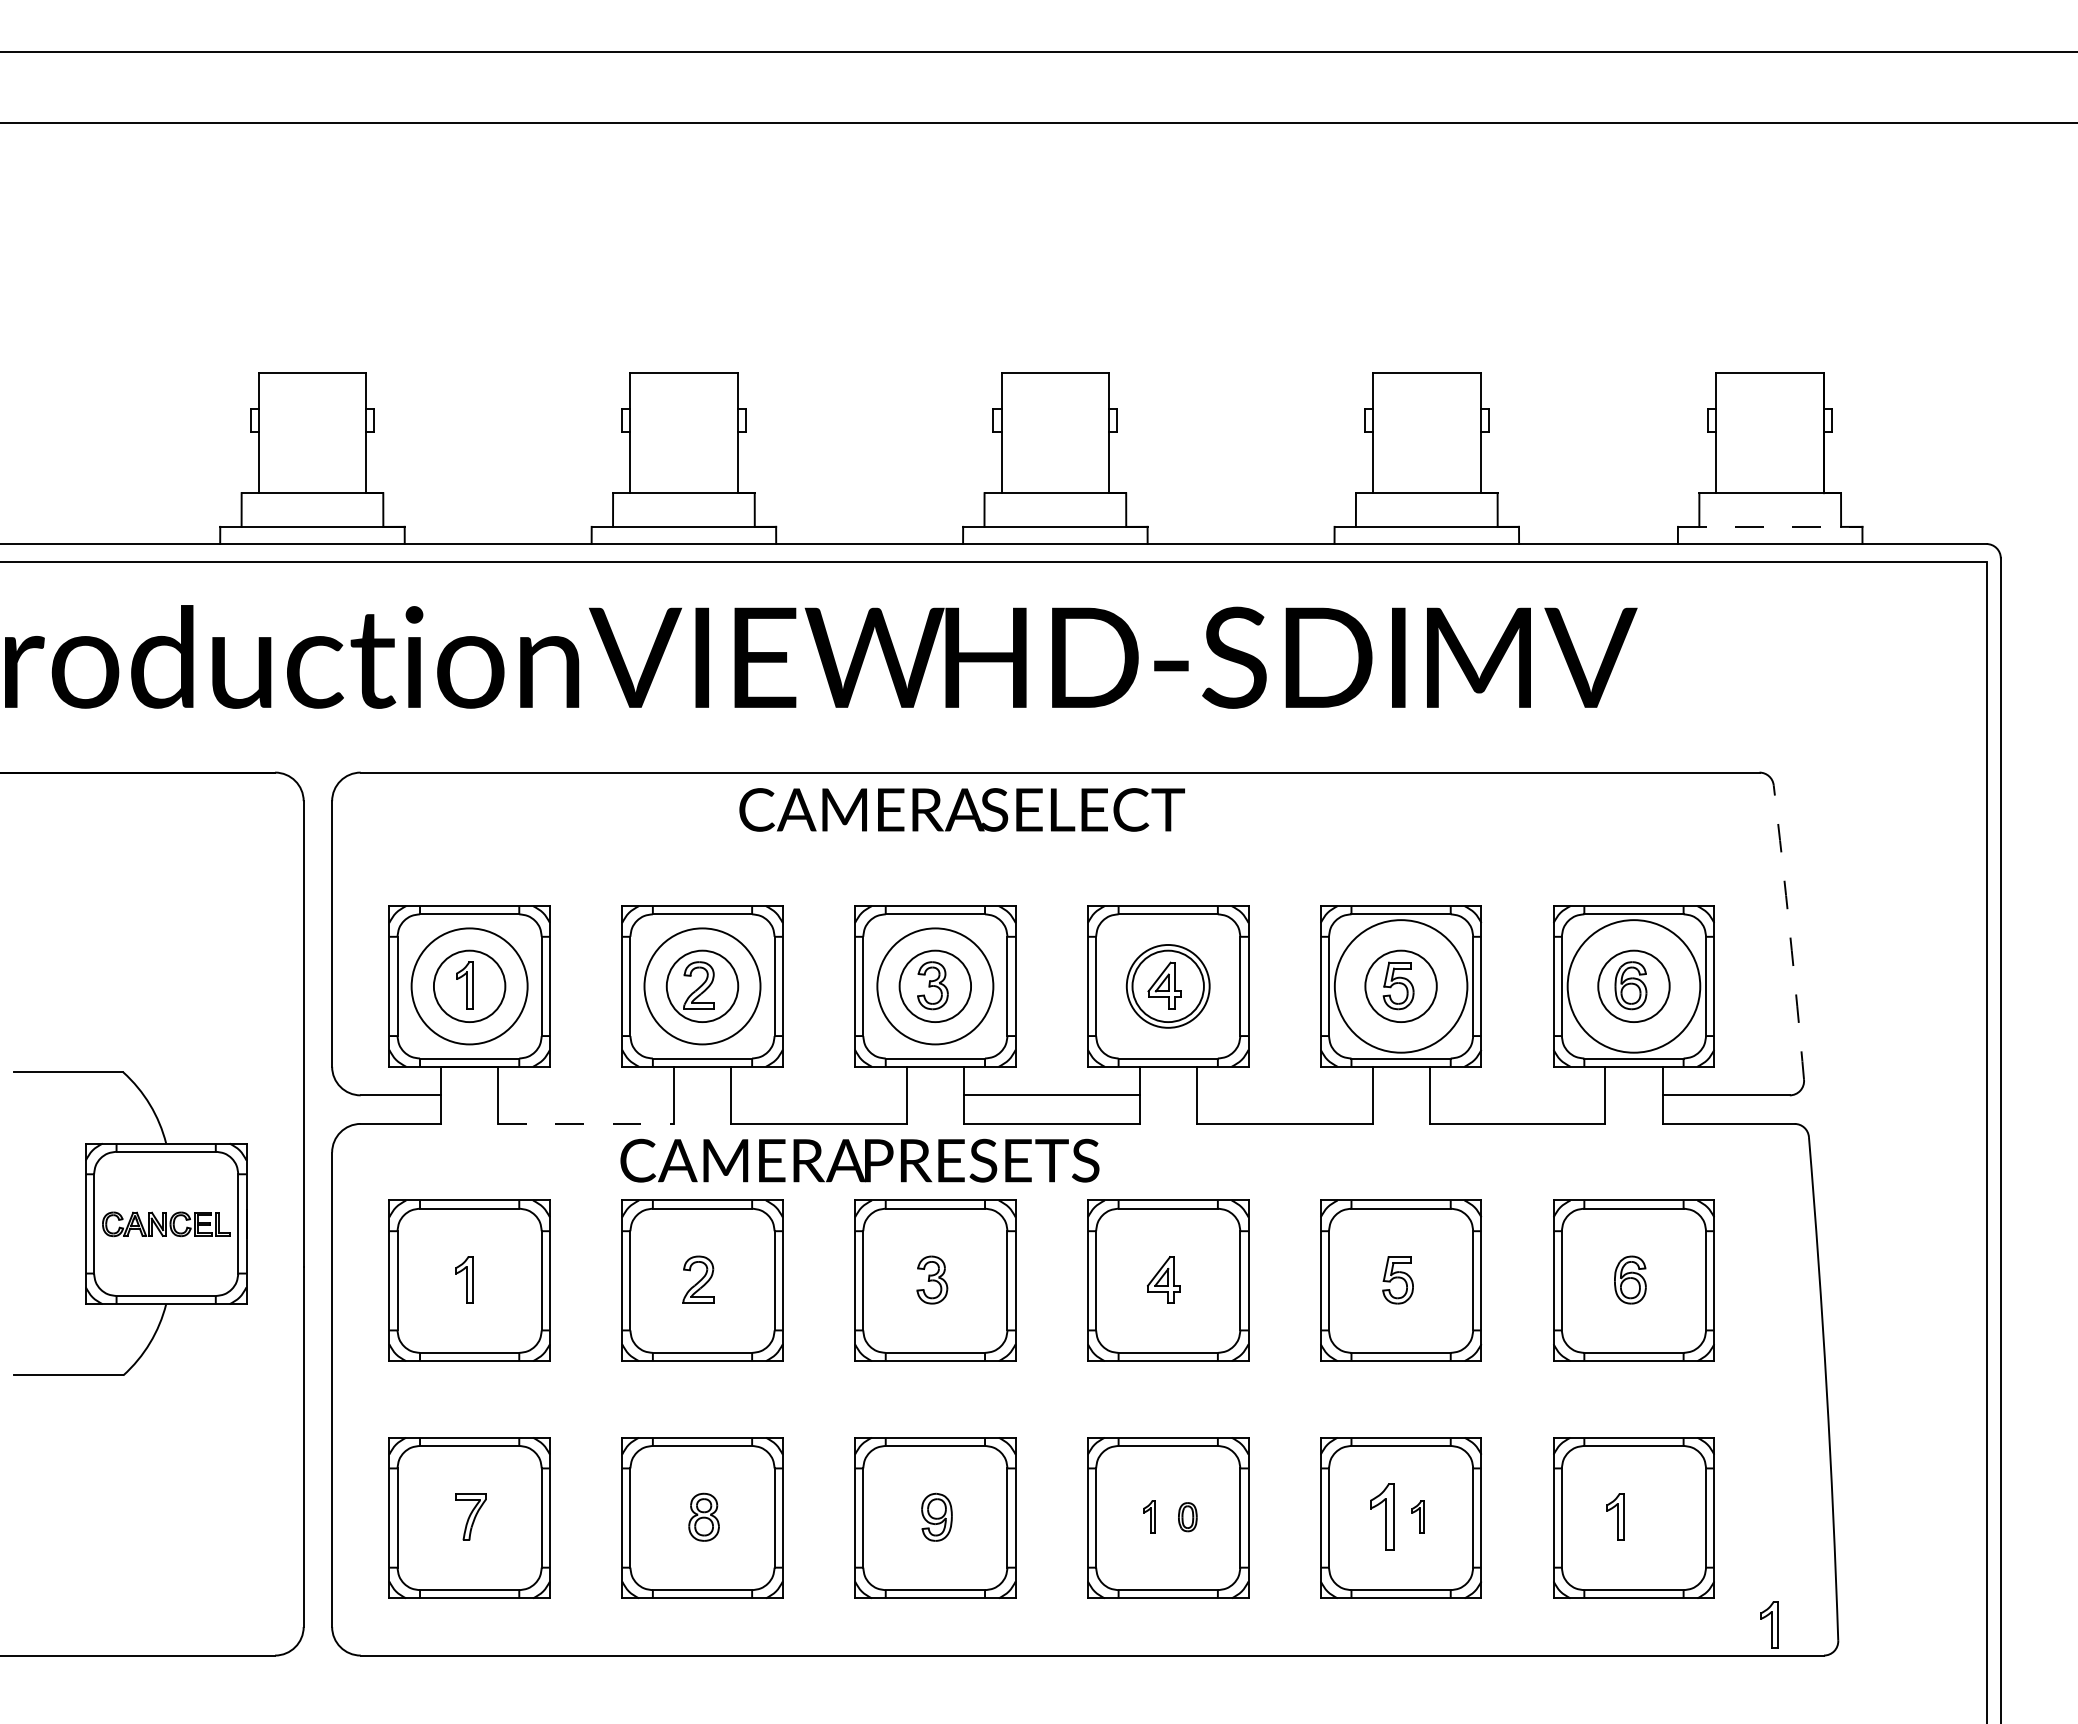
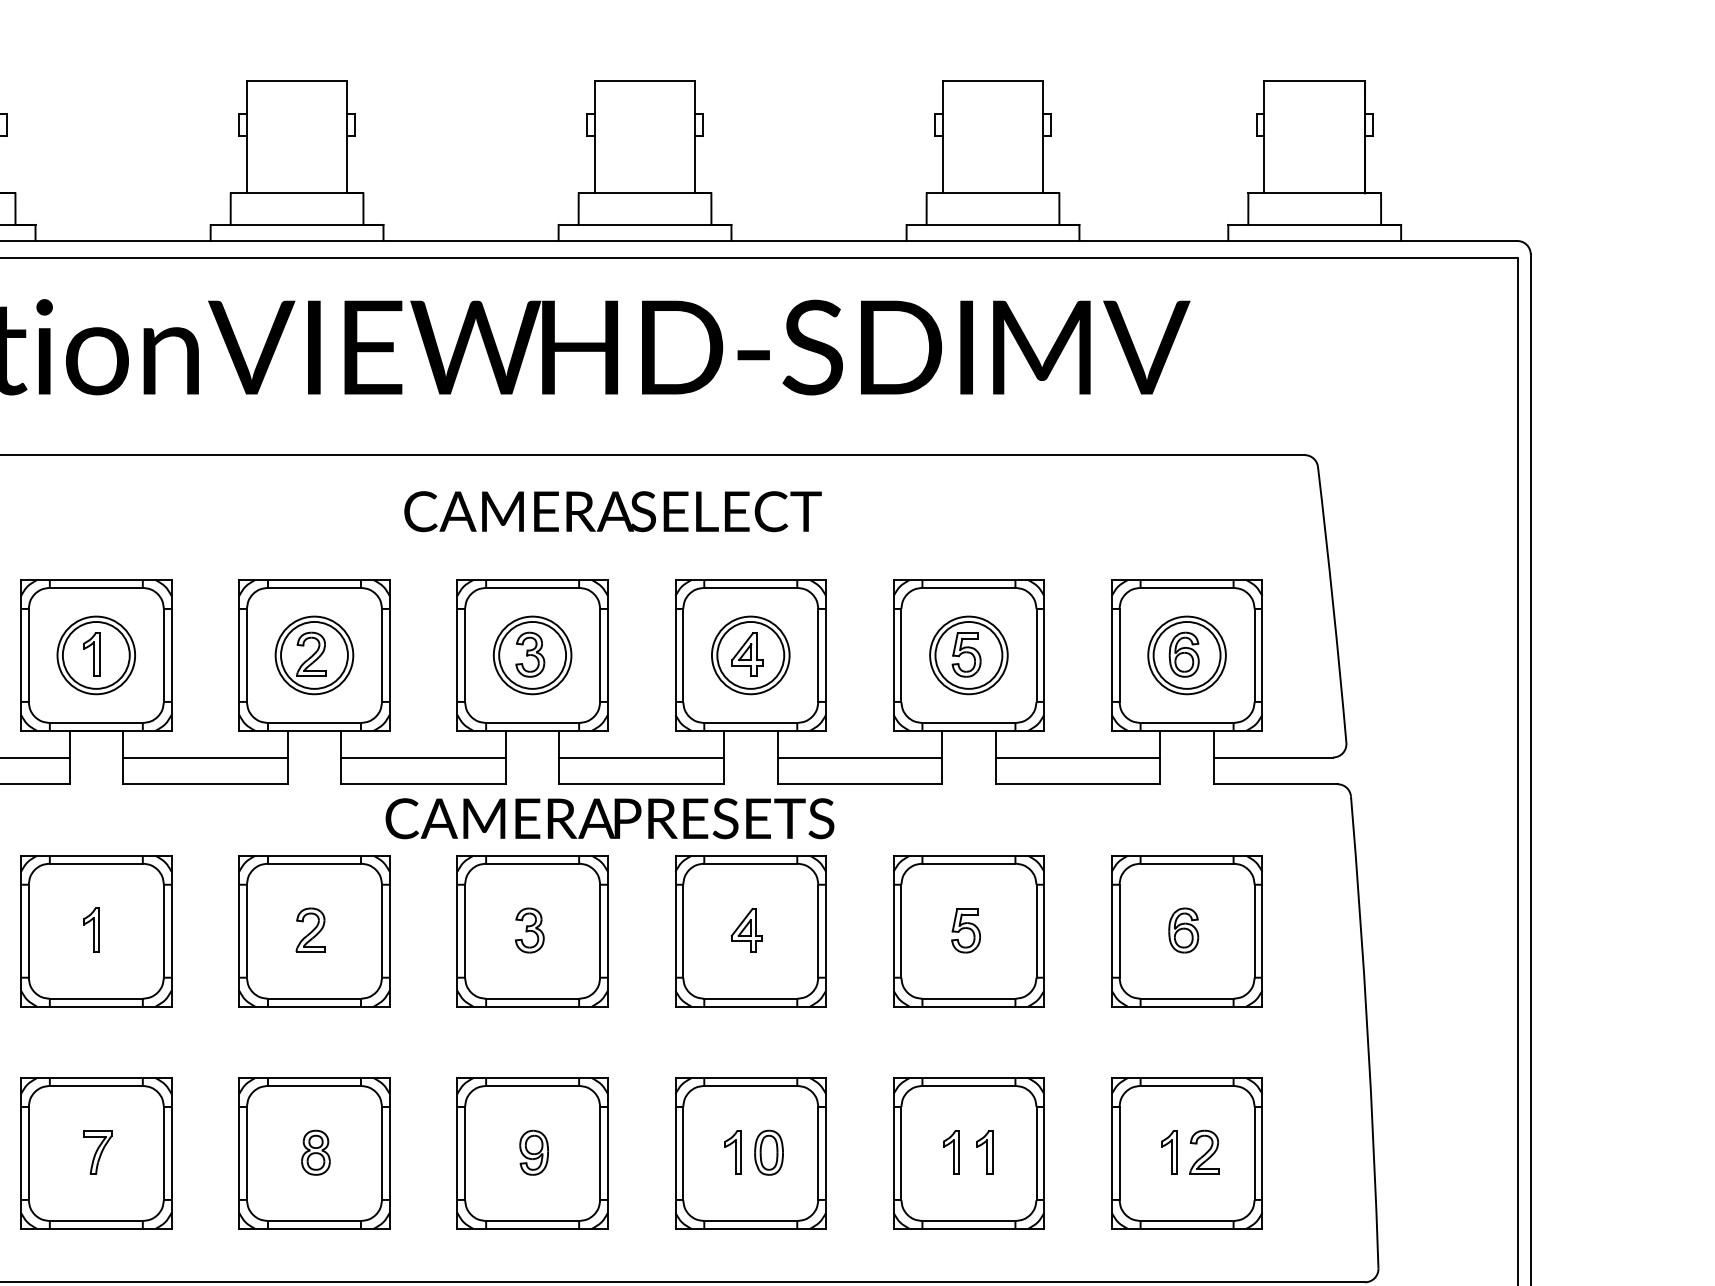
line: (1770, 526) -> (1314, 224), dashed -> solid
text: (961, 809) -> (612, 511), moved
arc: (1789, 932) -> (1332, 604), dashed -> solid
circle: (469, 985) -> (96, 654), size x0.71
circle: (702, 985) -> (314, 654), size x0.71
circle: (934, 985) -> (531, 654), size x0.71
circle: (1400, 985) -> (968, 654), size x0.62
circle: (1633, 985) -> (1186, 654), size x0.62
line: (585, 1095) -> (204, 757), added
line: (818, 1095) -> (423, 757), added
line: (1284, 1095) -> (859, 757), added
line: (1517, 1095) -> (1077, 757), added
line: (586, 1123) -> (205, 783), dashed -> solid
text: (859, 1160) -> (609, 818), moved
part: (1149, 1516) -> (733, 1152), size x1.43
part: (1187, 1516) -> (768, 1152), size x1.67
part: (1382, 1516) -> (951, 1152), size x0.71
part: (1418, 1516) -> (985, 1152), size x1.43
part: (1652, 1516) -> (1204, 1152), added
part: (1769, 1624) -> (1314, 1253), removed

